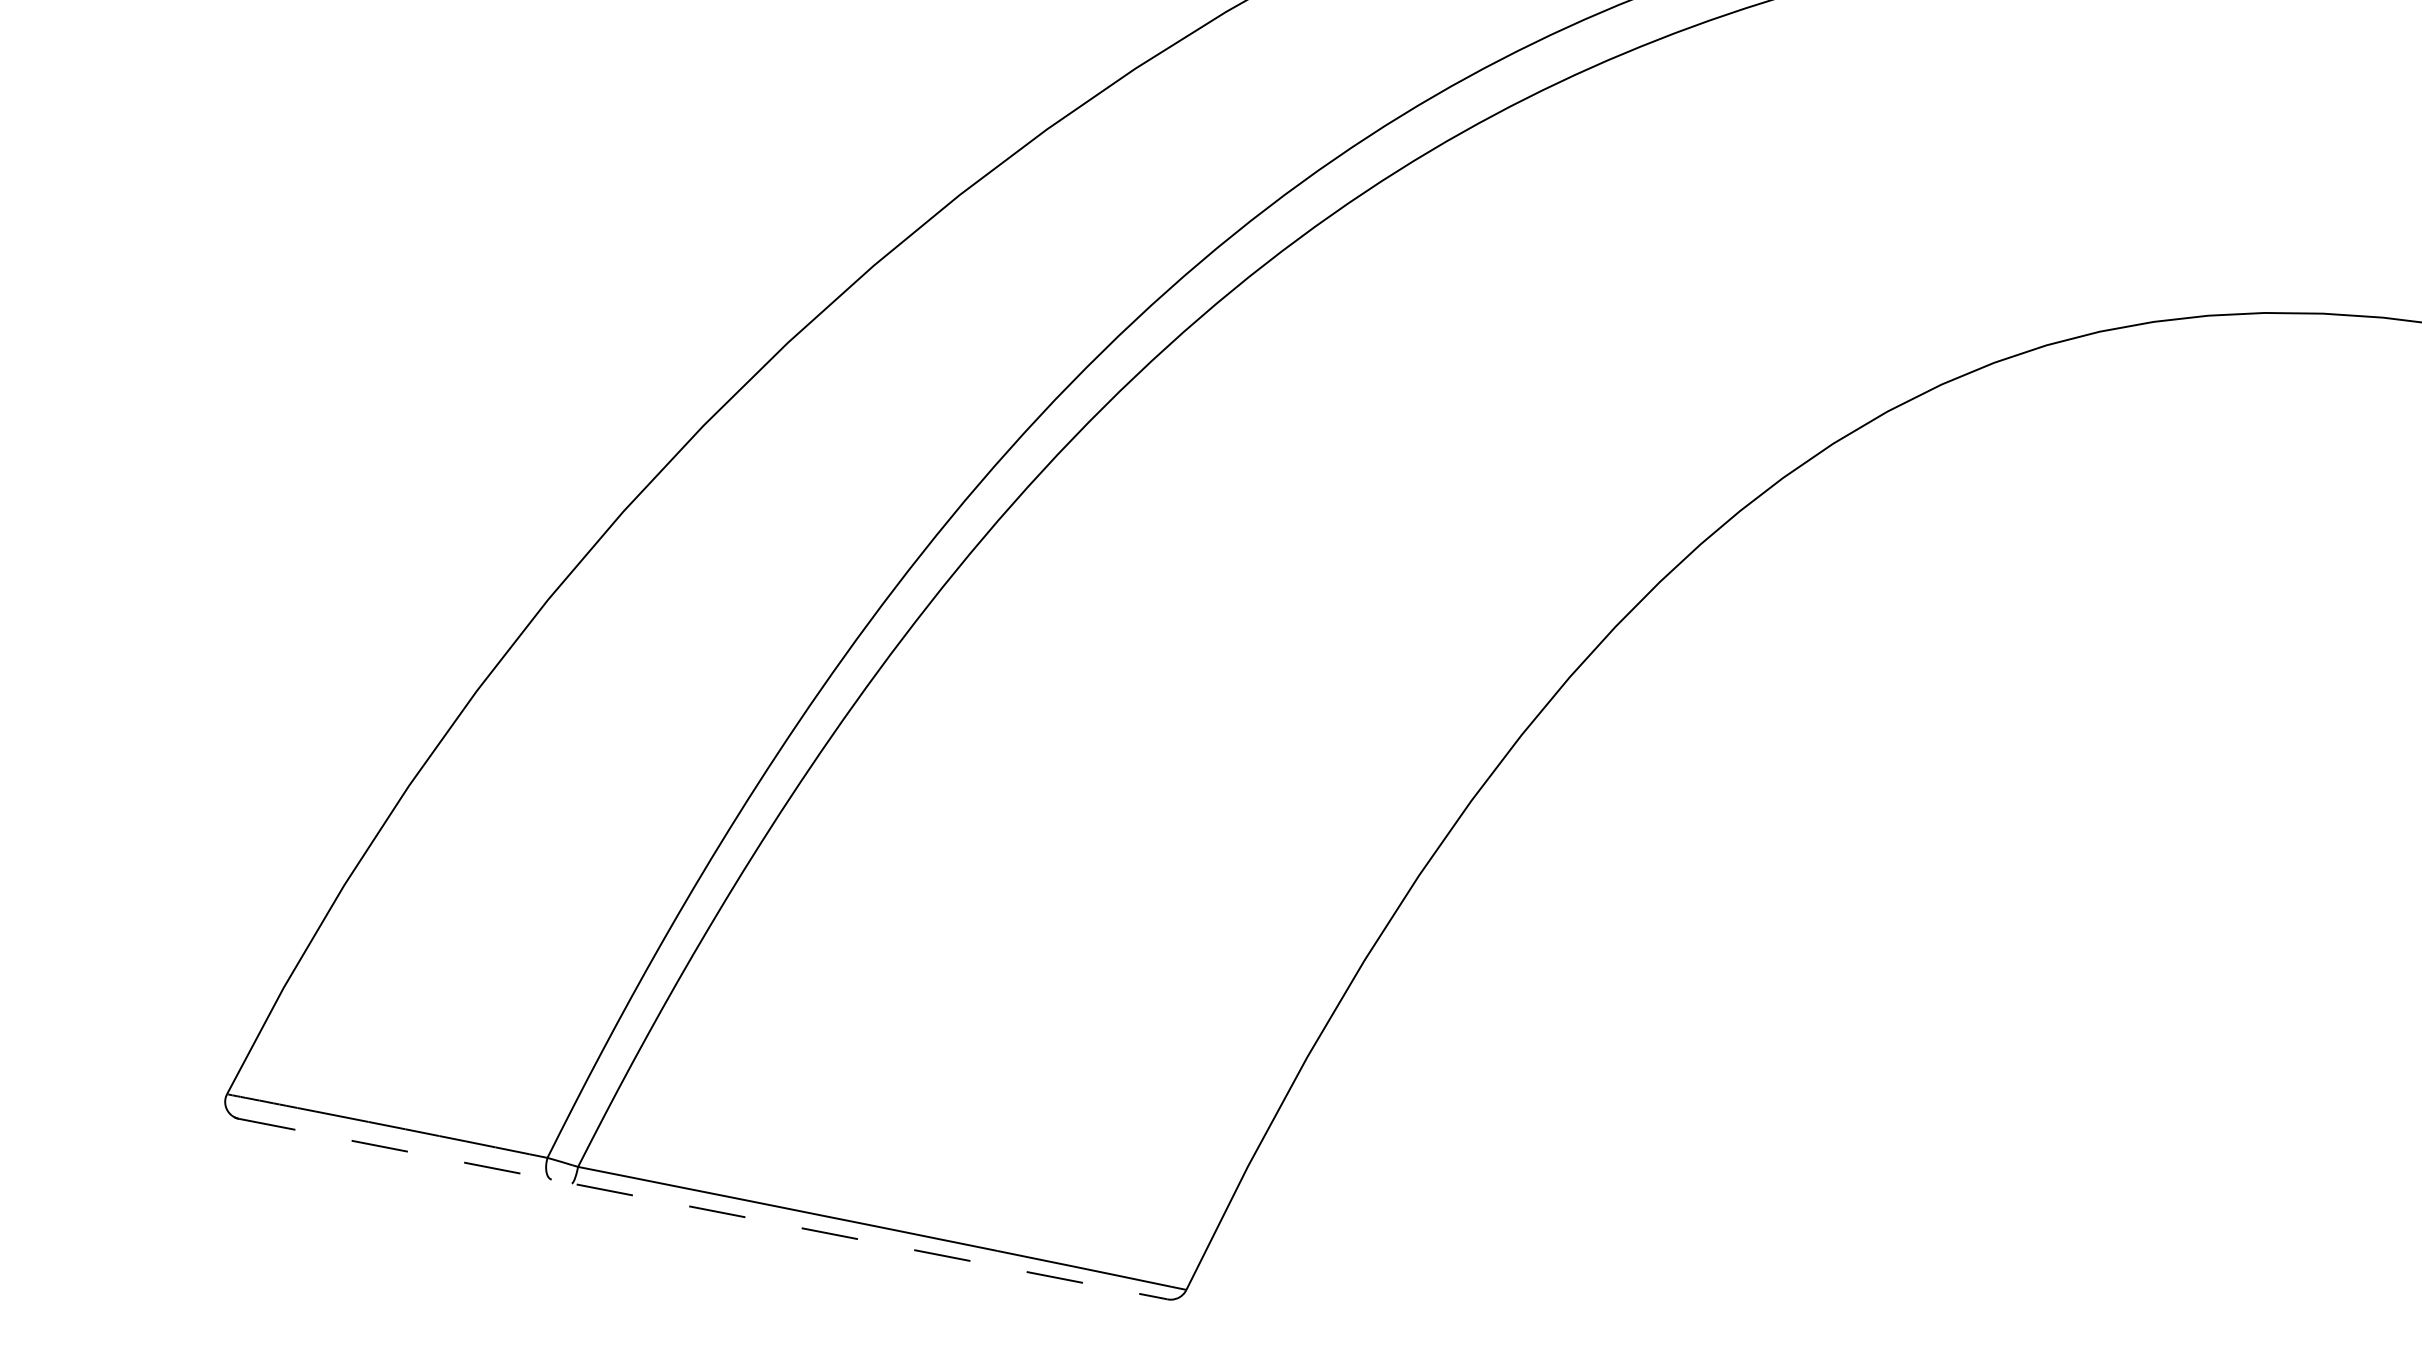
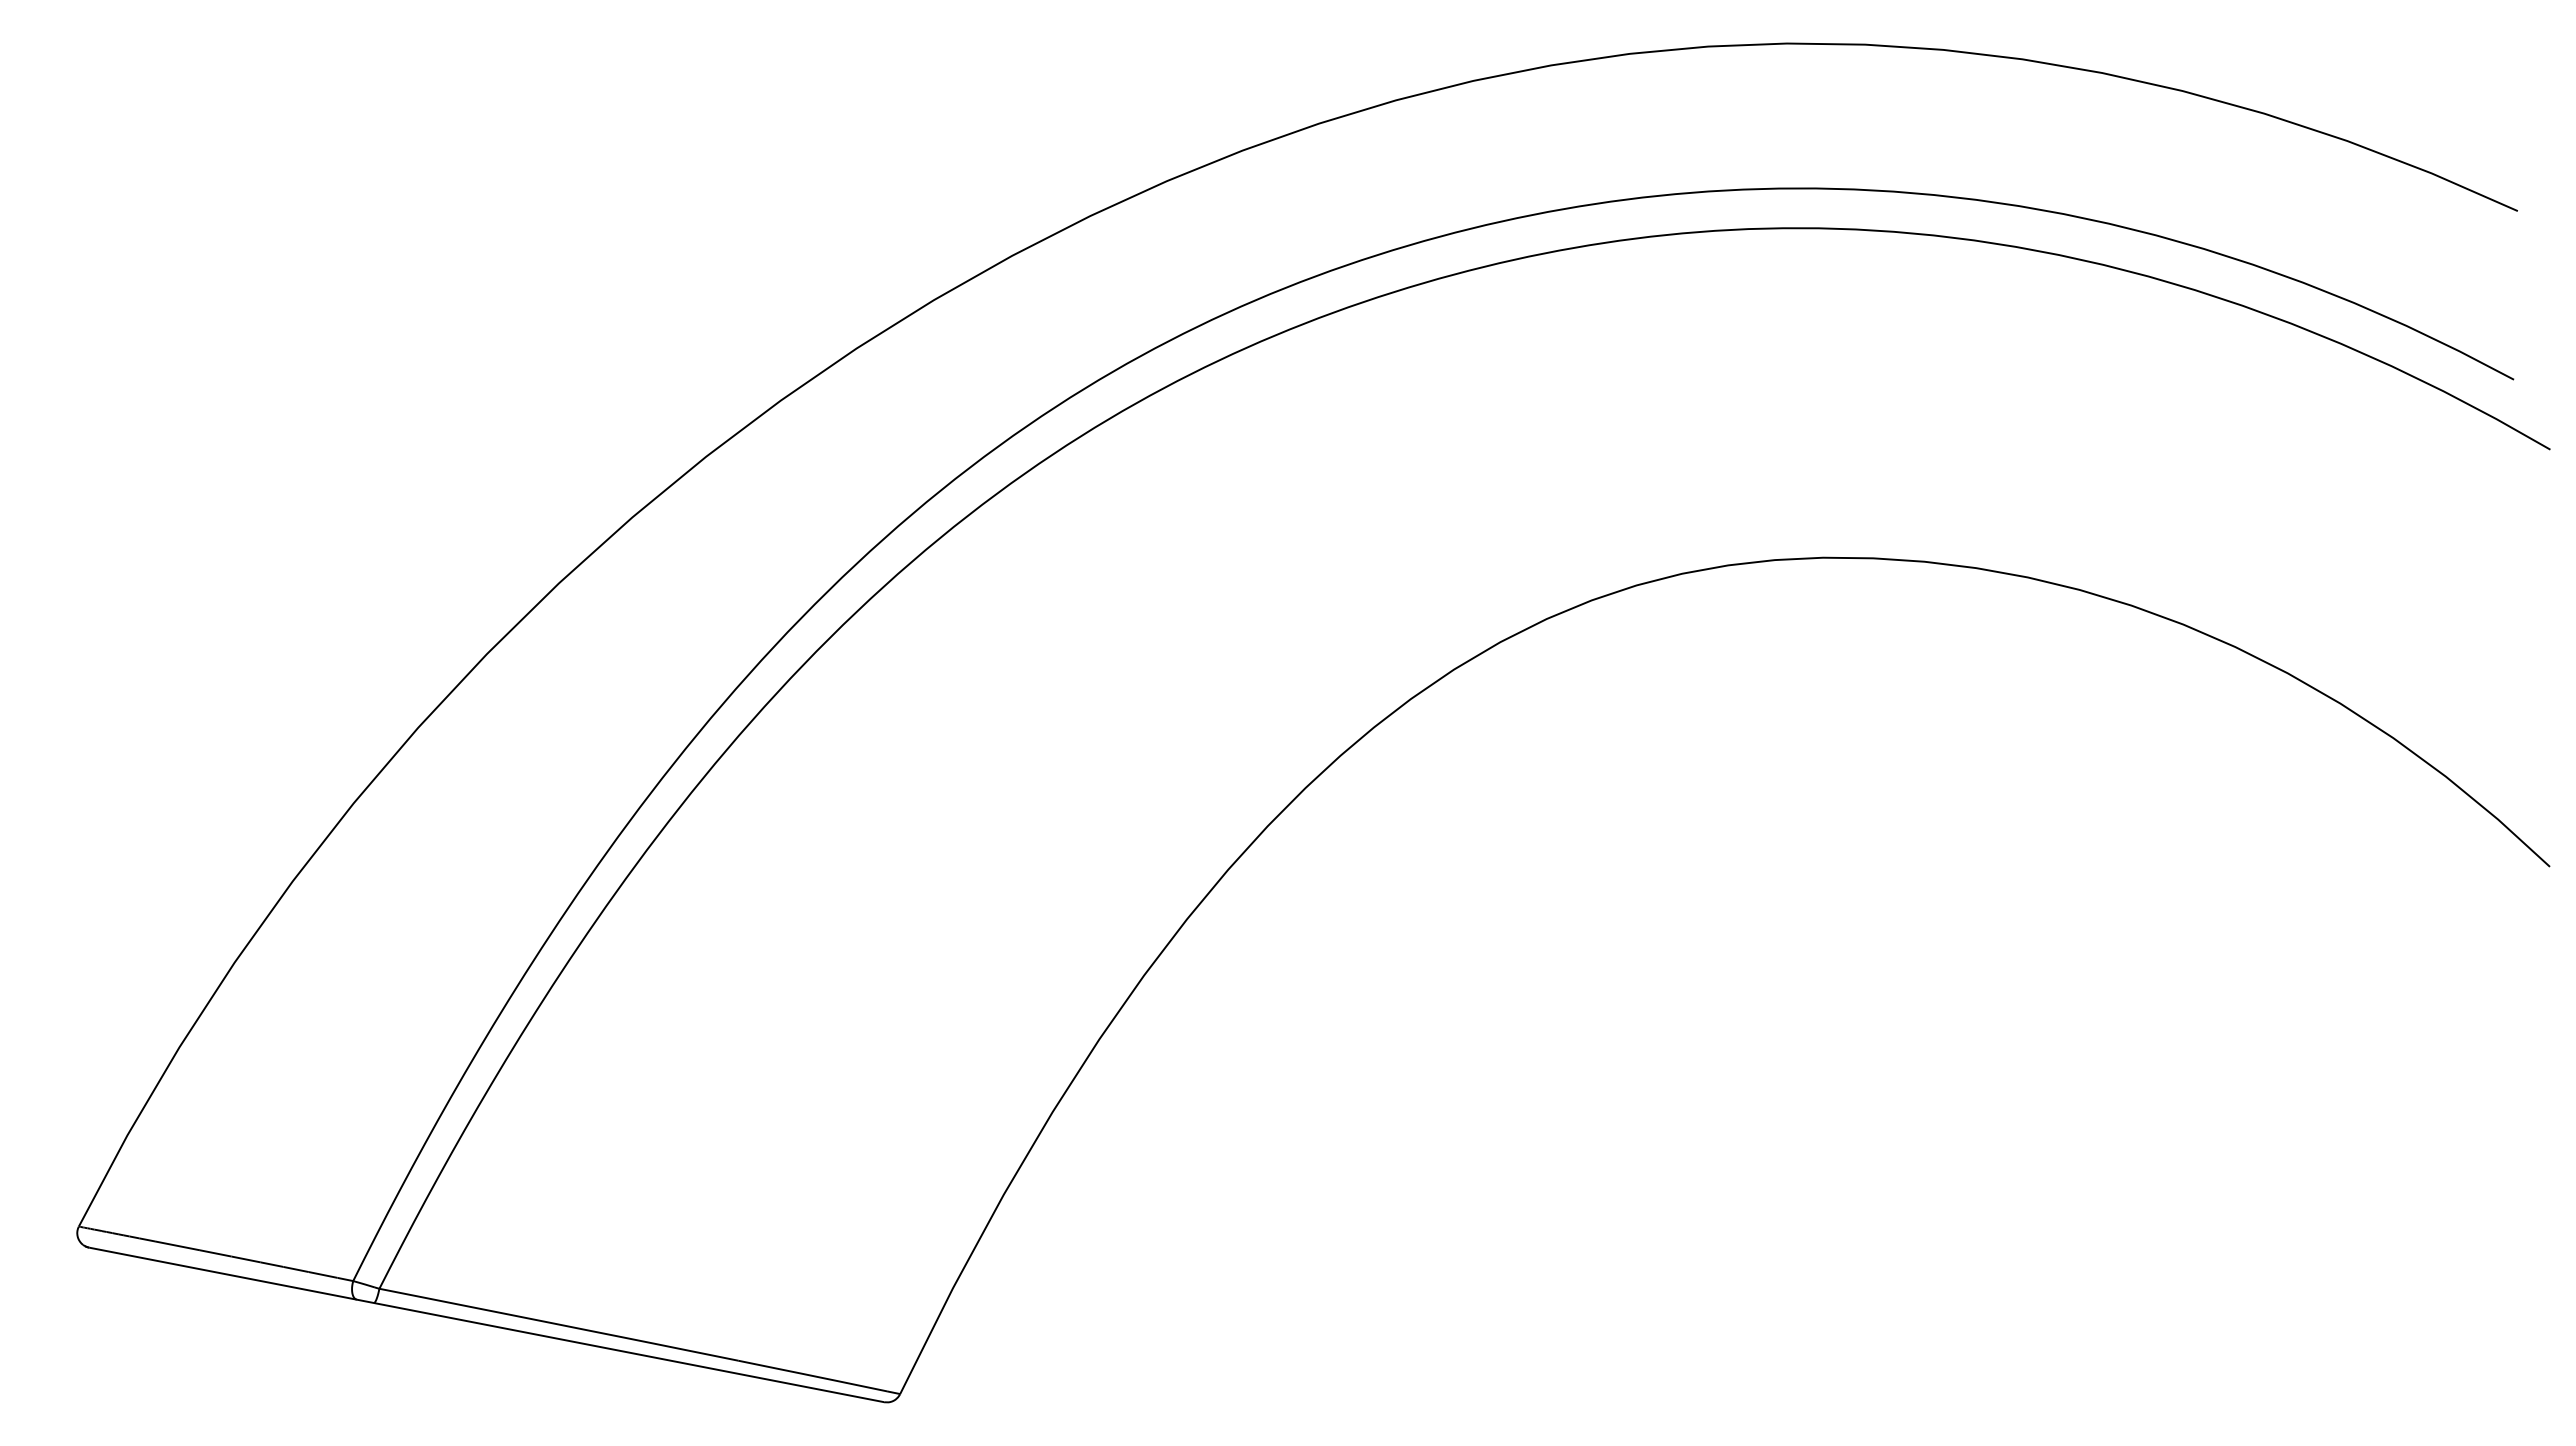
line: (703, 1208) -> (486, 1324), dashed -> solid

